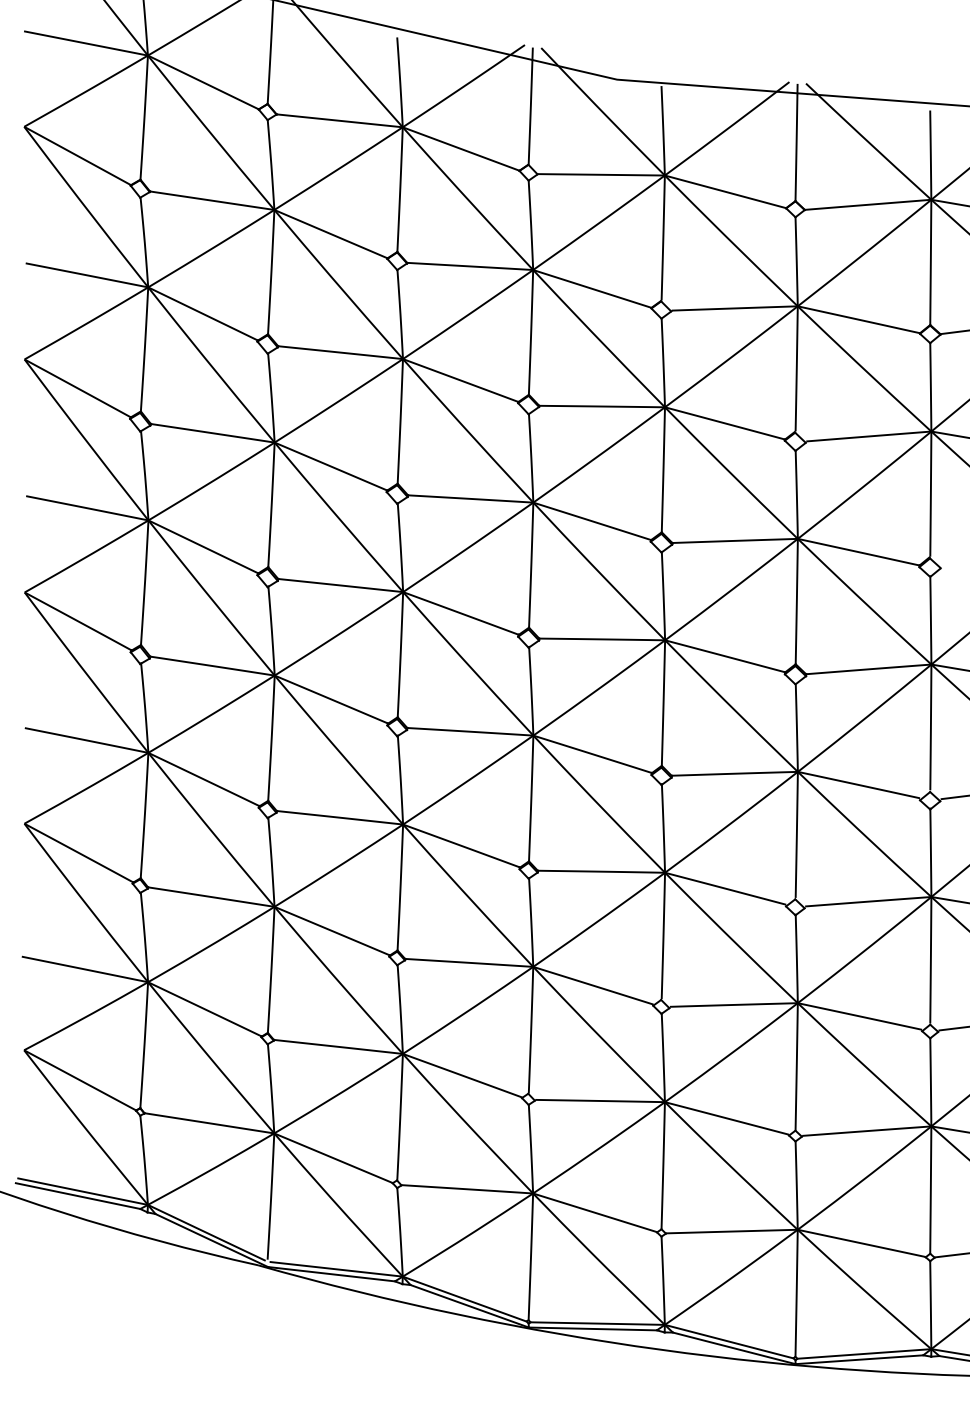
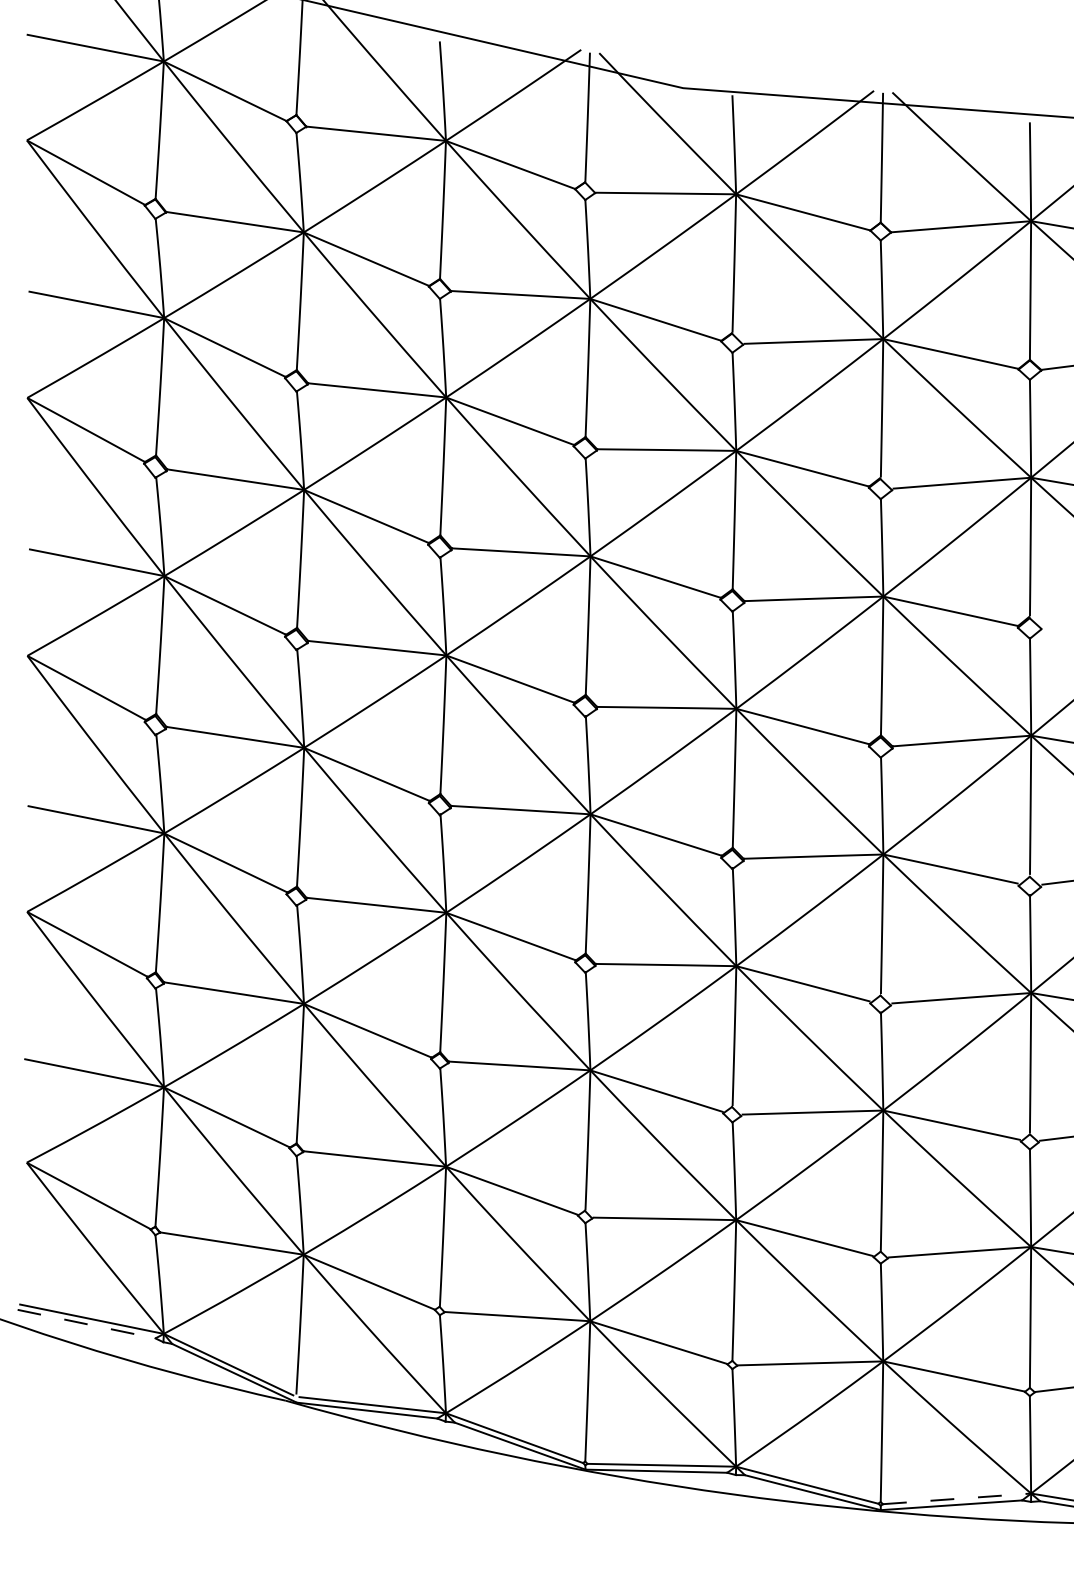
line: (78, 1196) -> (87, 1324), solid -> dashed
line: (863, 1353) -> (956, 1498), solid -> dashed

